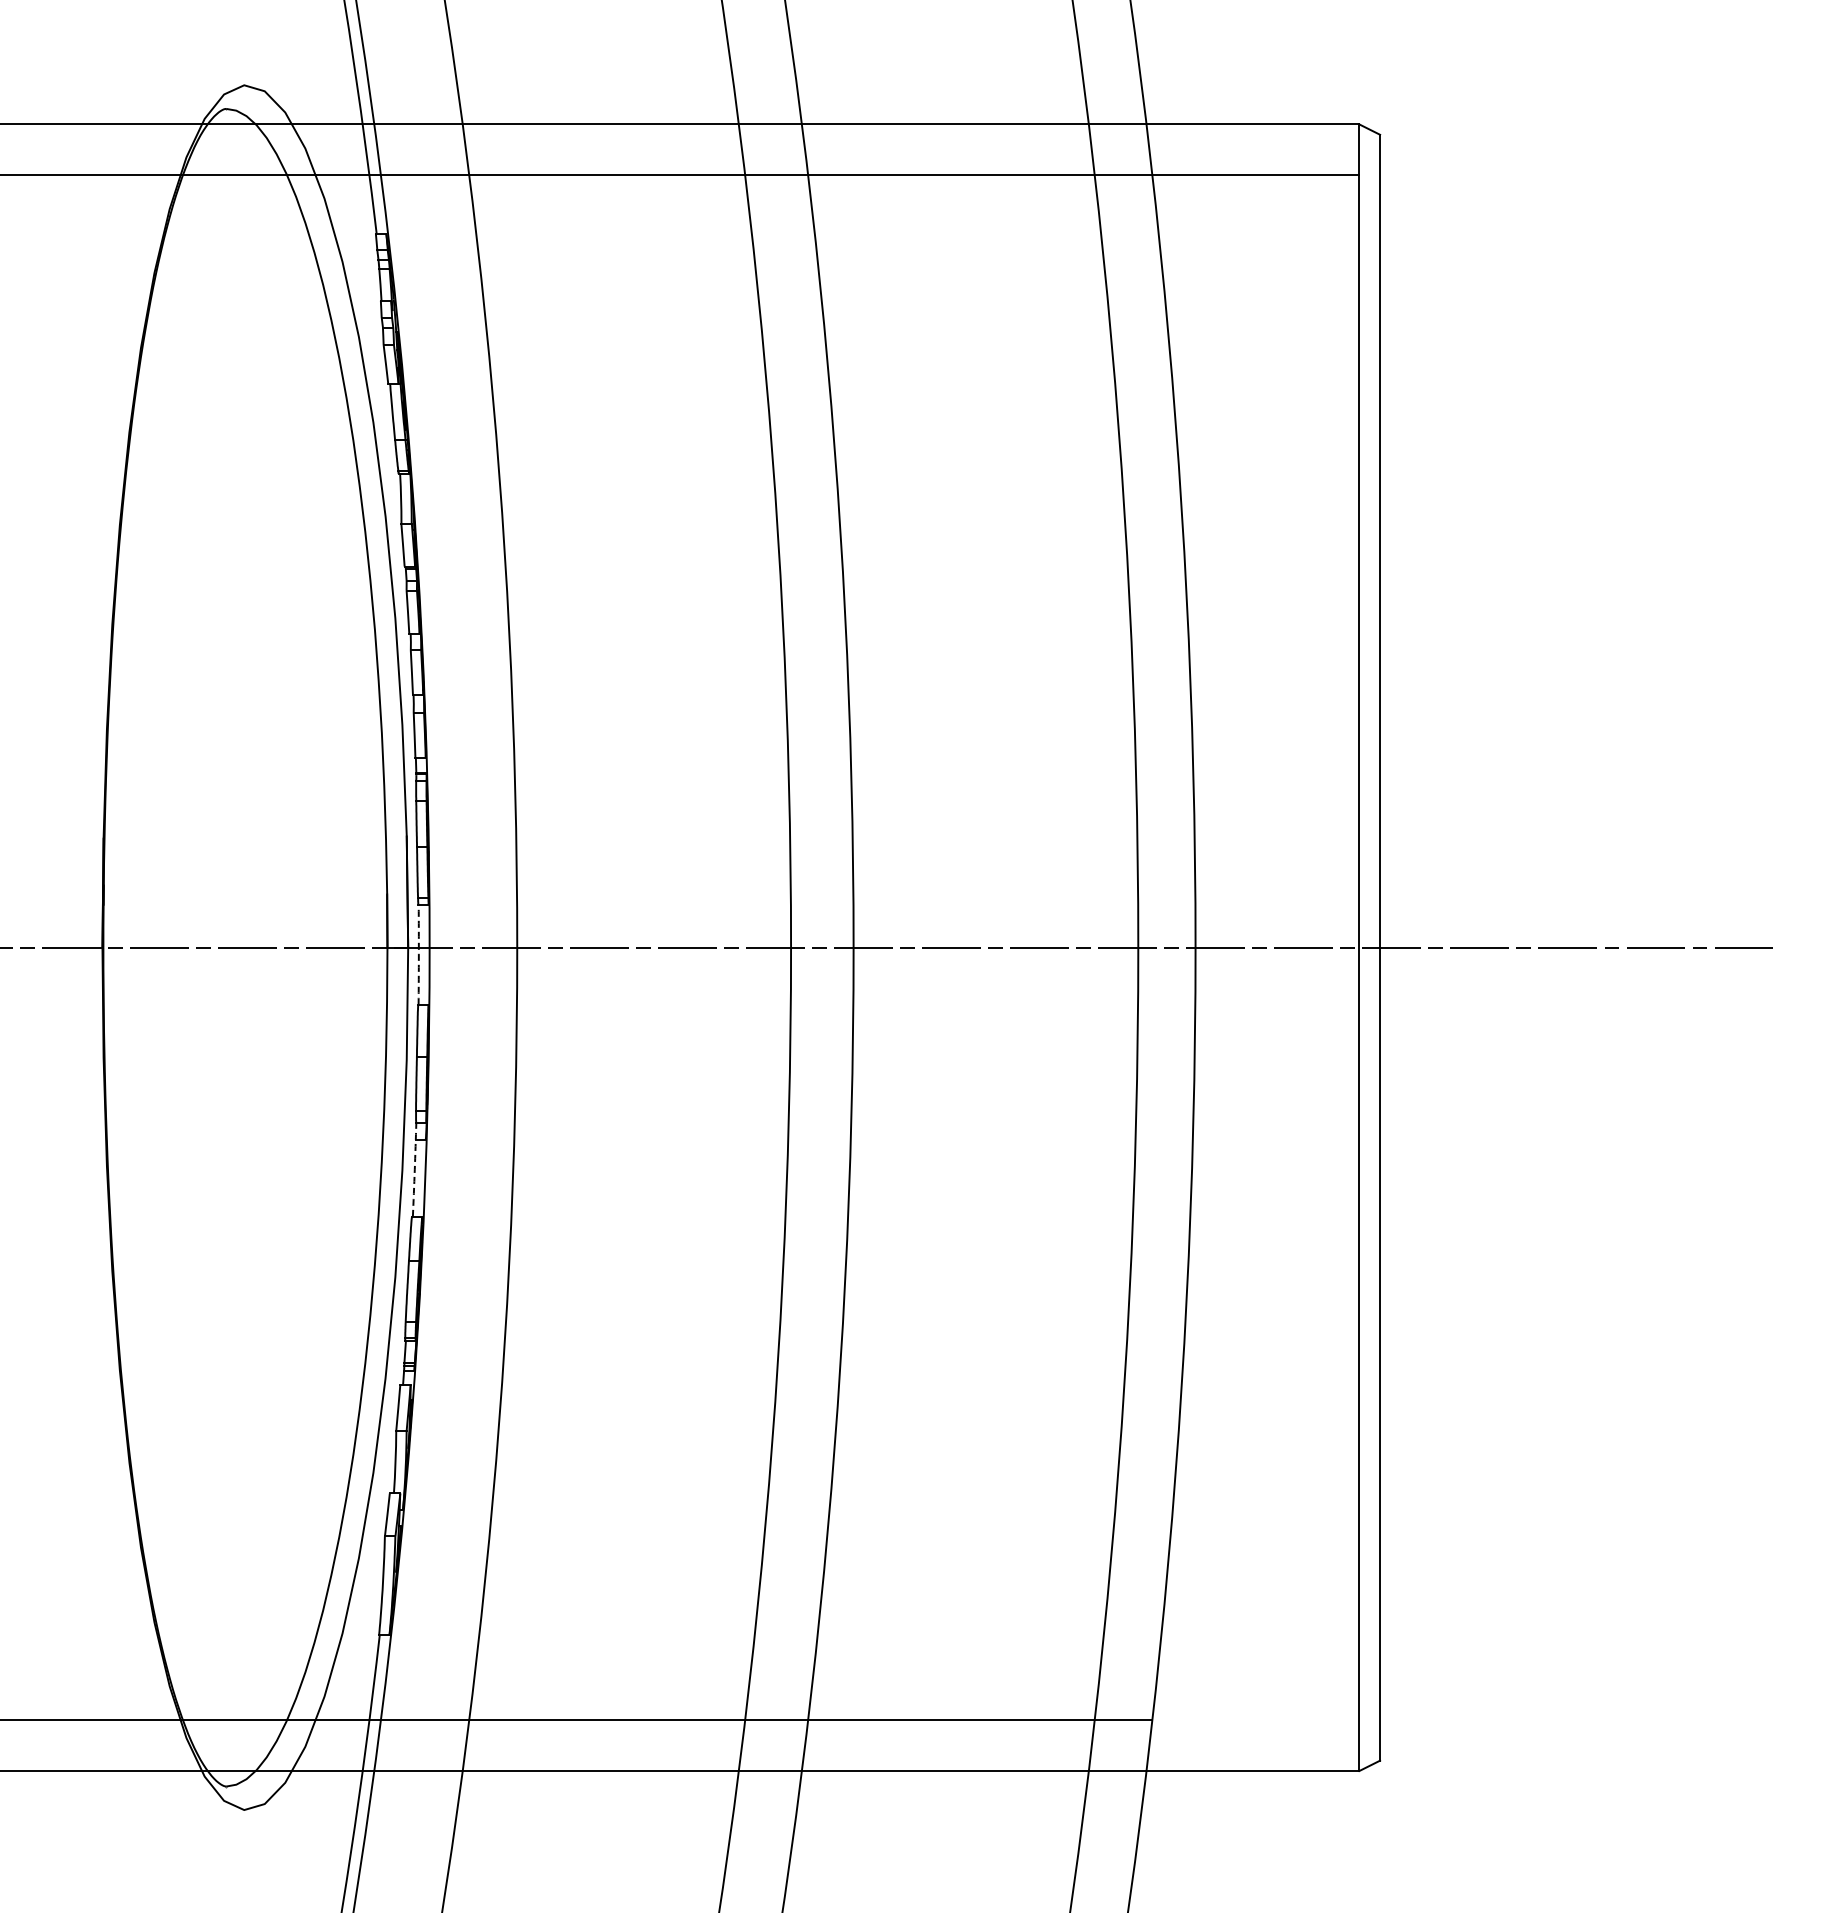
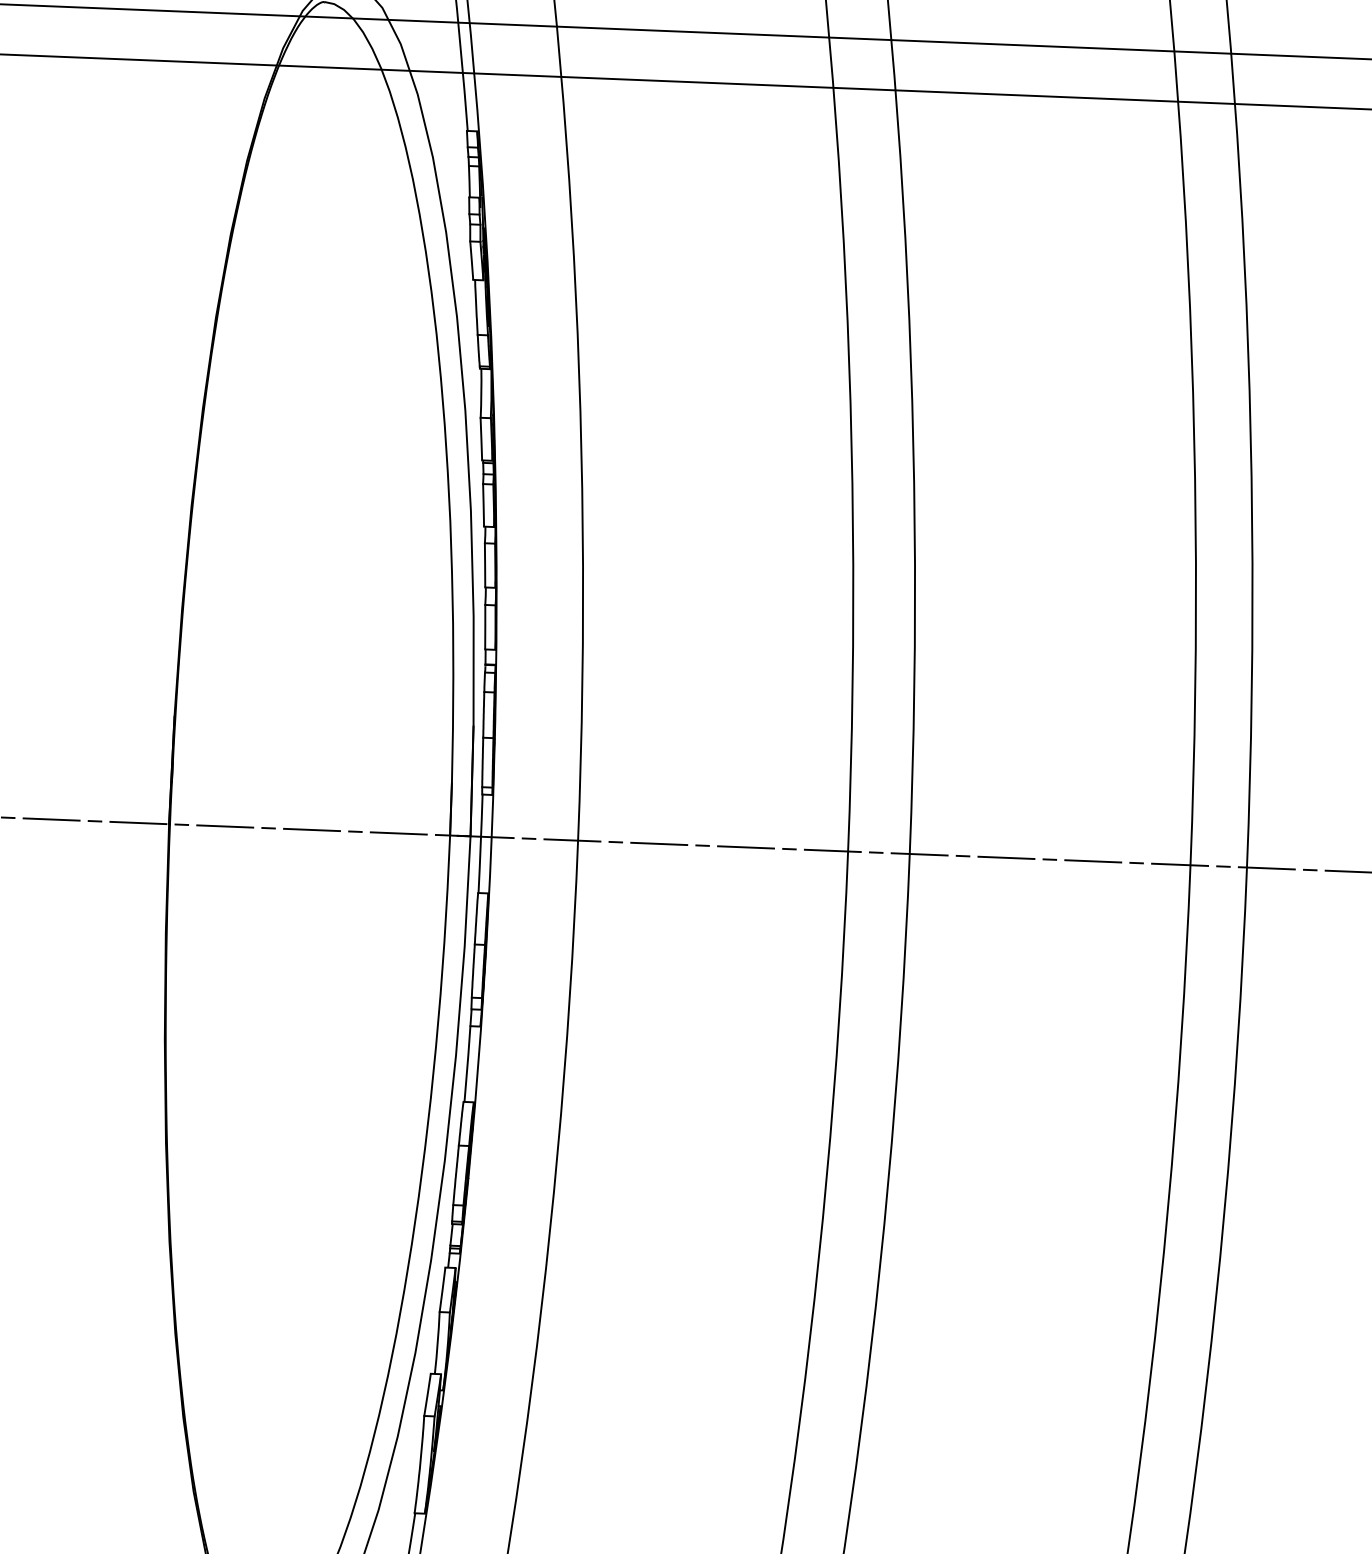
arc: (418, 954) -> (480, 843), dashed -> solid
arc: (414, 1169) -> (467, 1055), dashed -> solid

